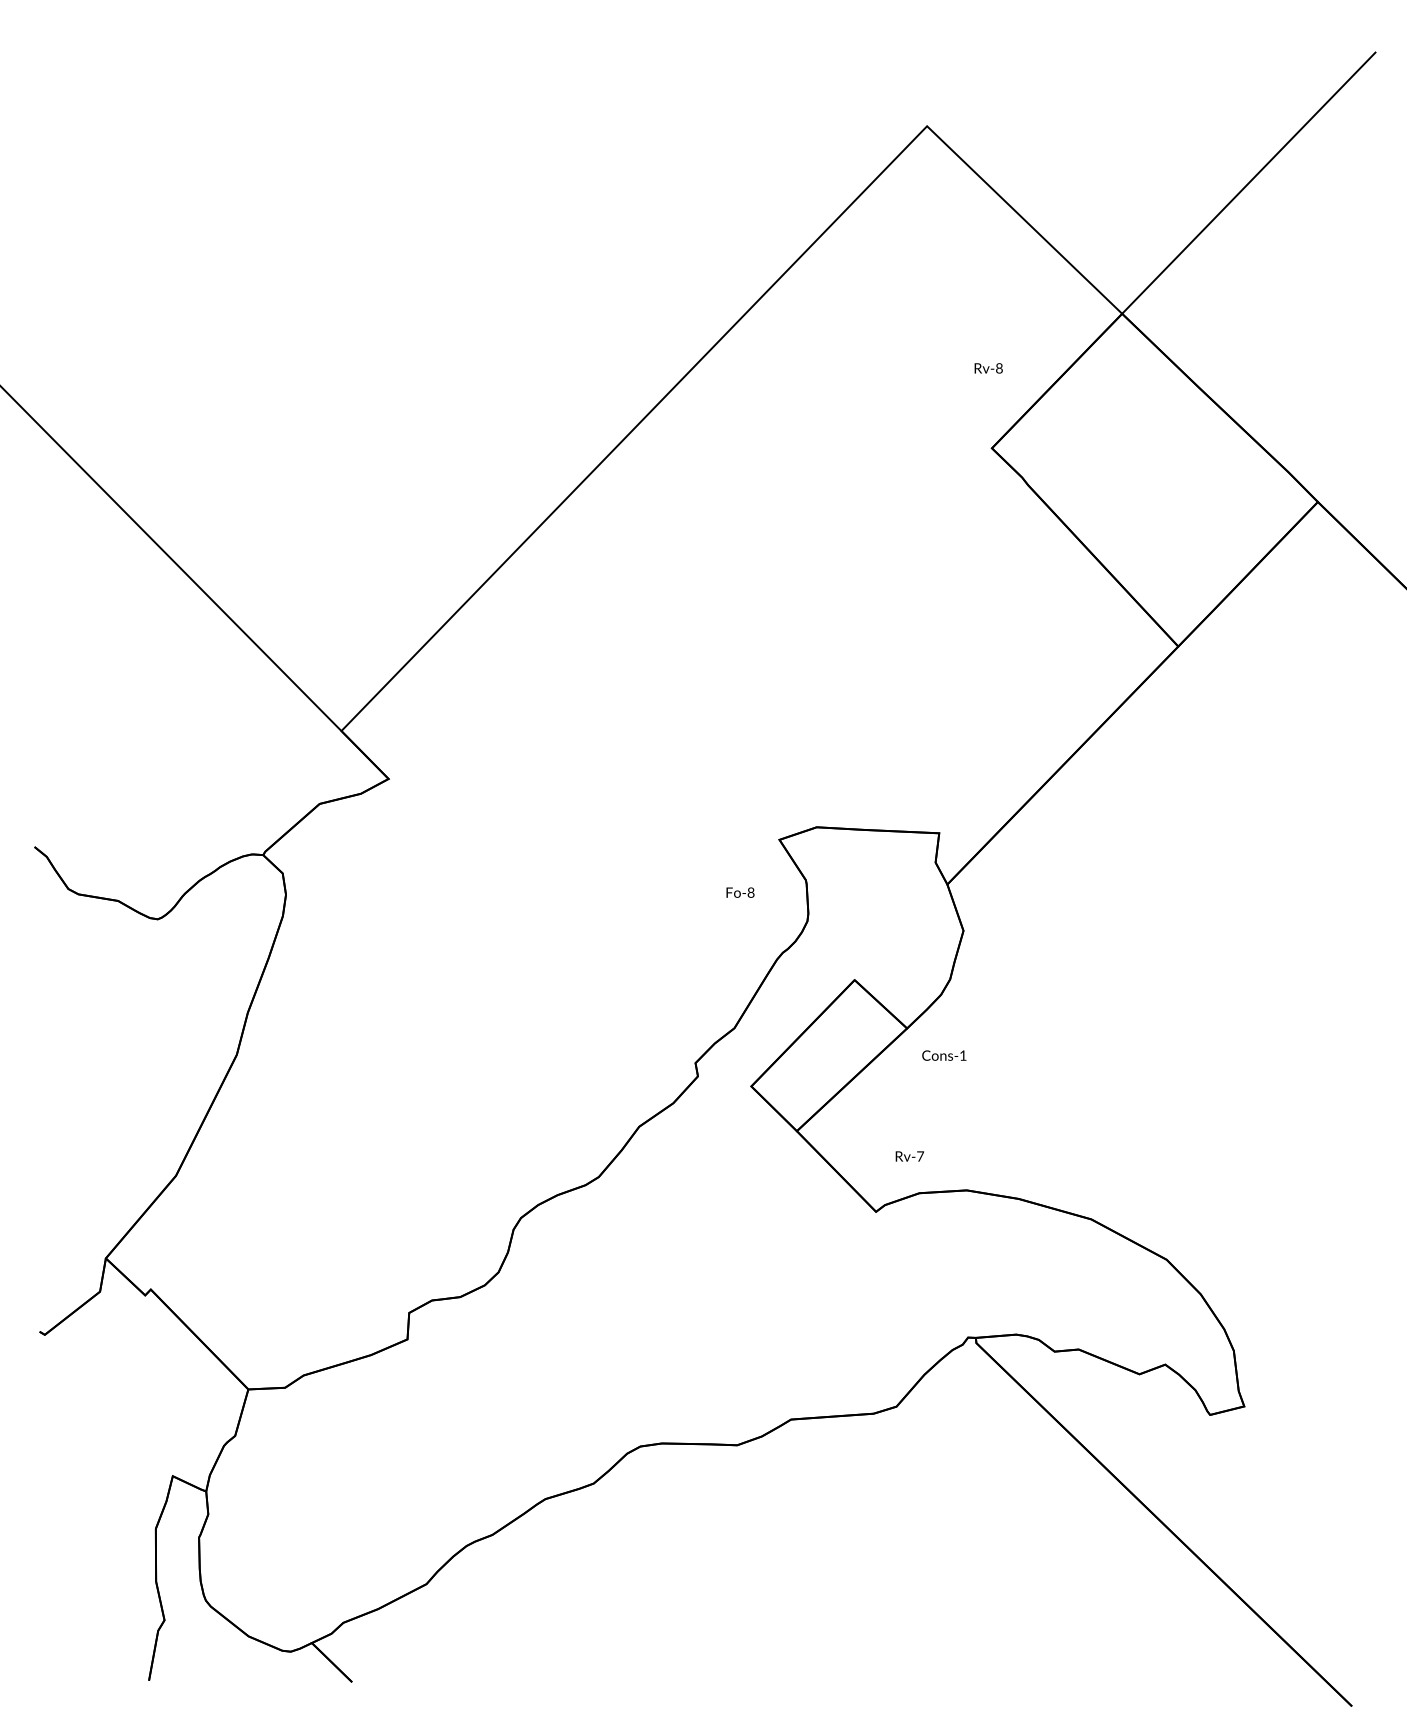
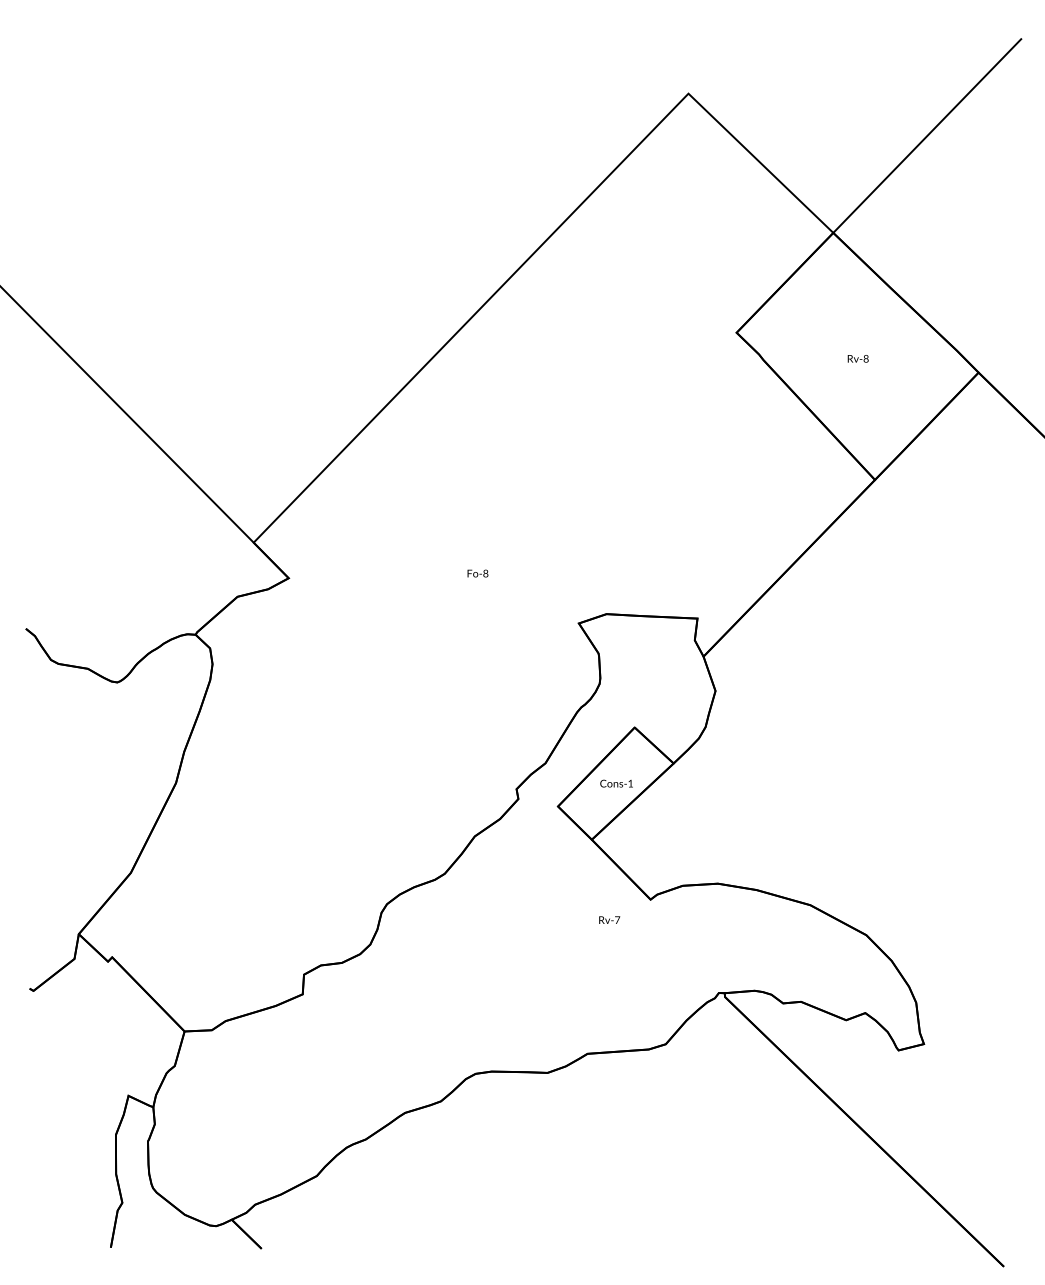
text: (988, 368) -> (858, 358), moved
text: (740, 892) -> (477, 573), moved
text: (944, 1055) -> (616, 783), moved
text: (909, 1156) -> (609, 920), moved

